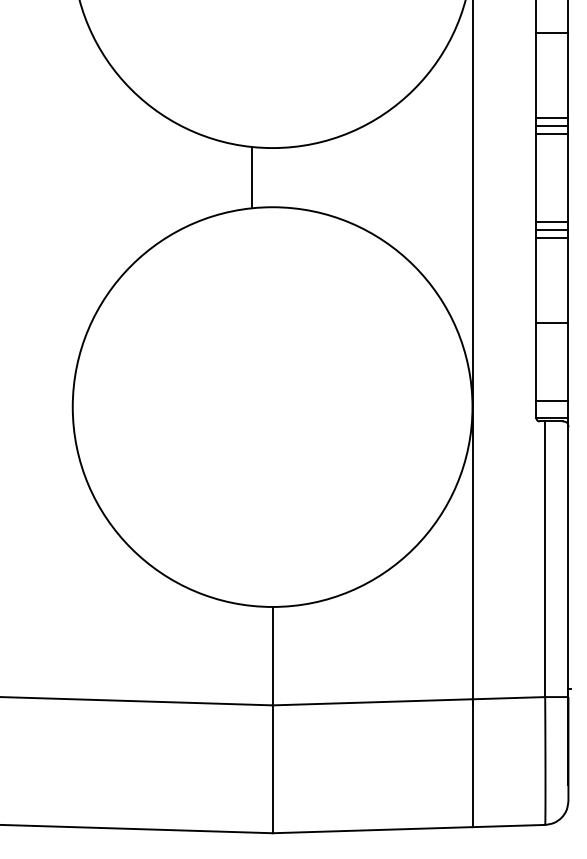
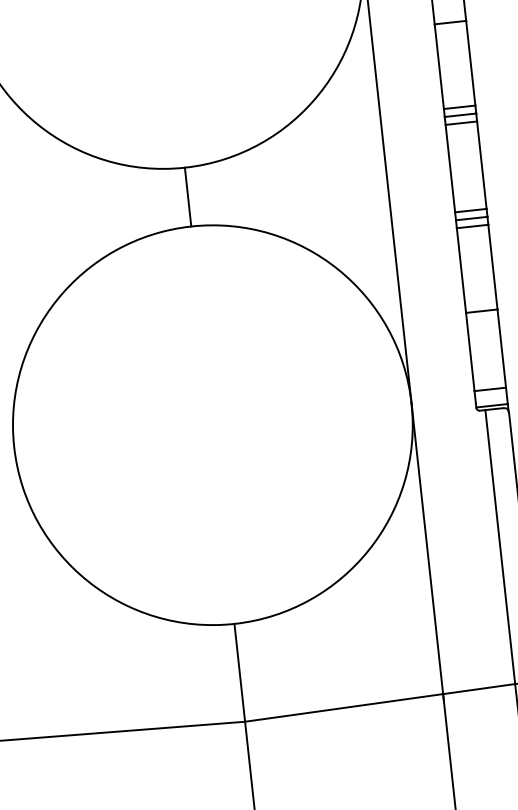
line: (251, 177) -> (187, 196), moved

